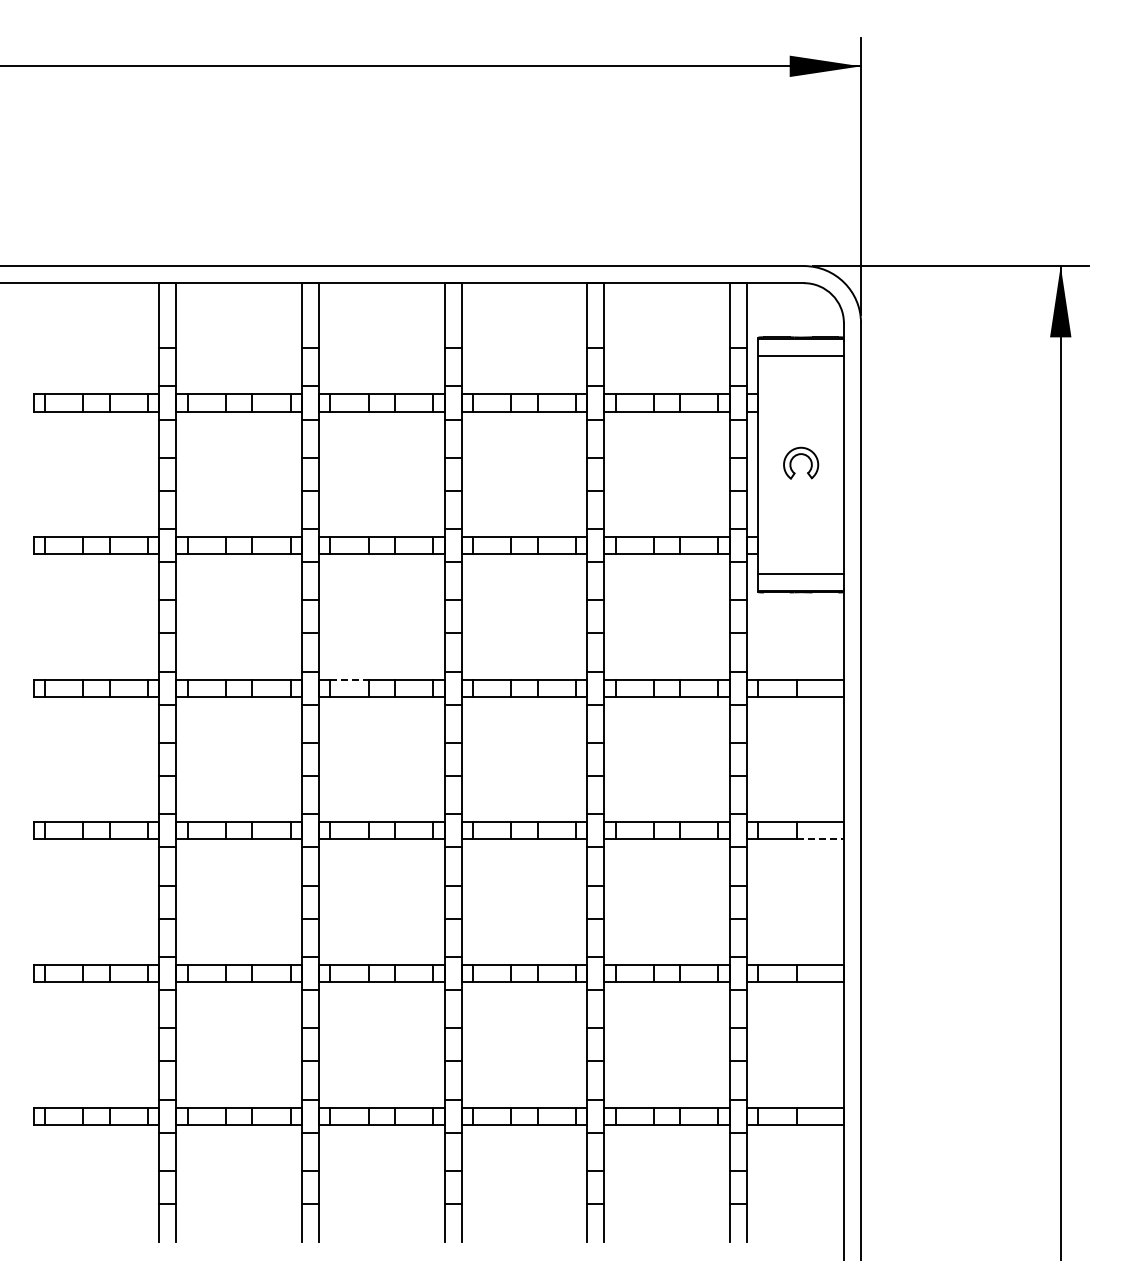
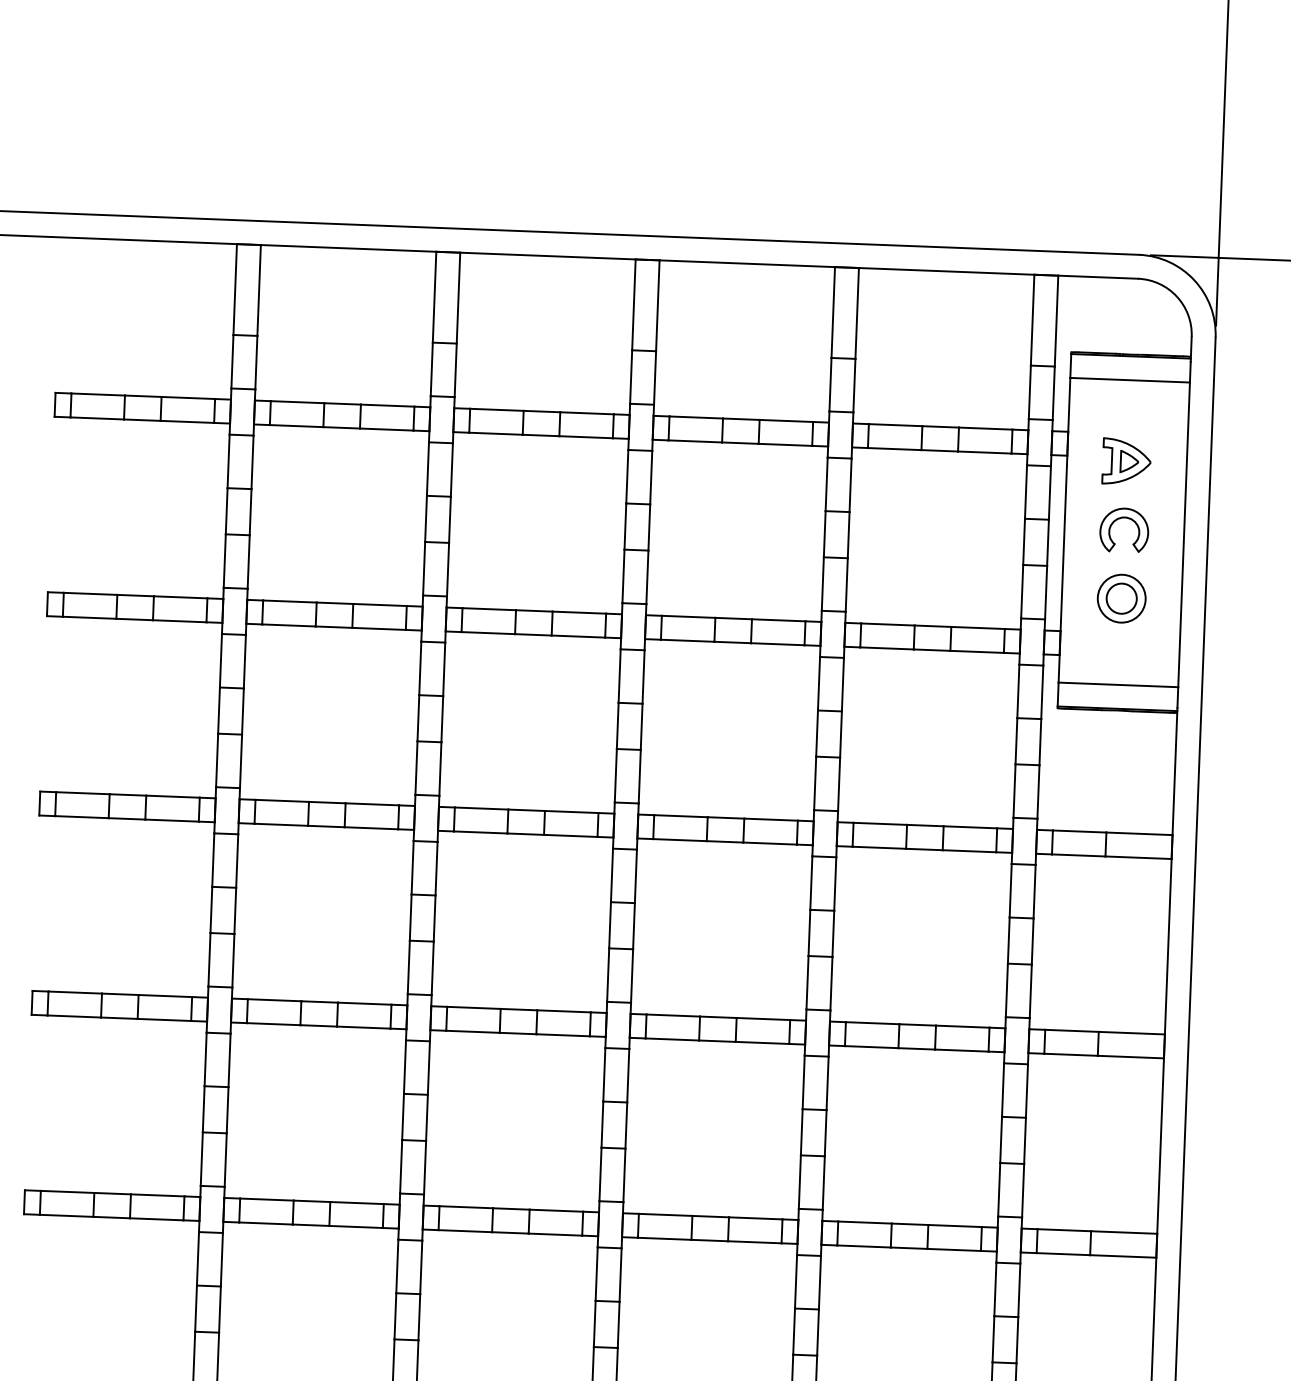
part: (800, 414) -> (1126, 462), added
part: (801, 512) -> (1122, 599), added
line: (350, 679) -> (482, 808), dashed -> solid
line: (820, 839) -> (1131, 1057), dashed -> solid

